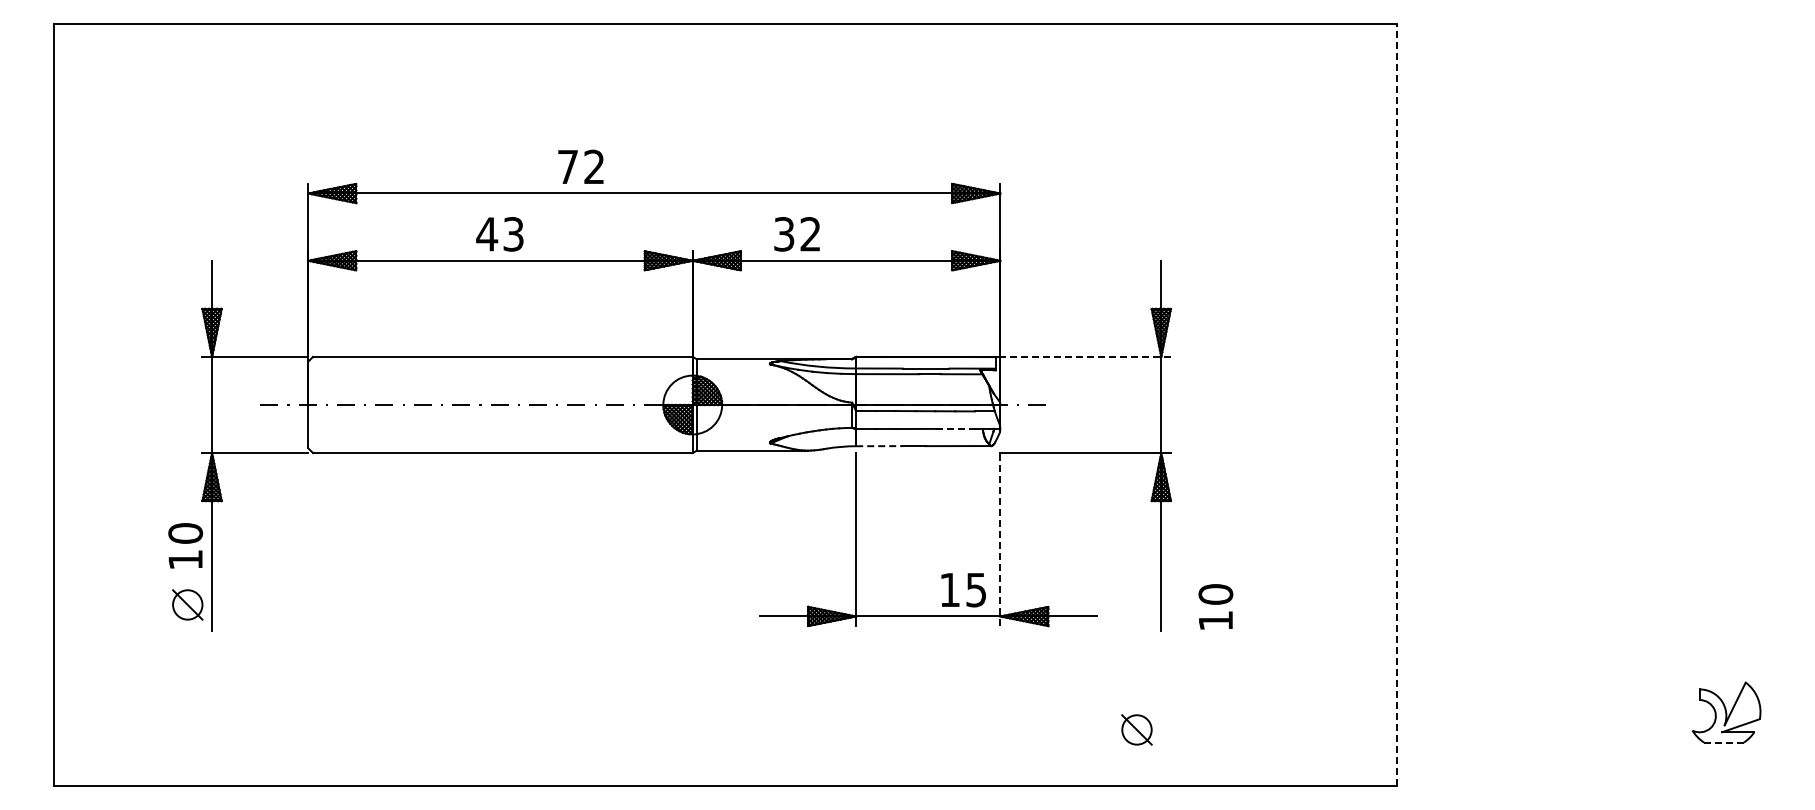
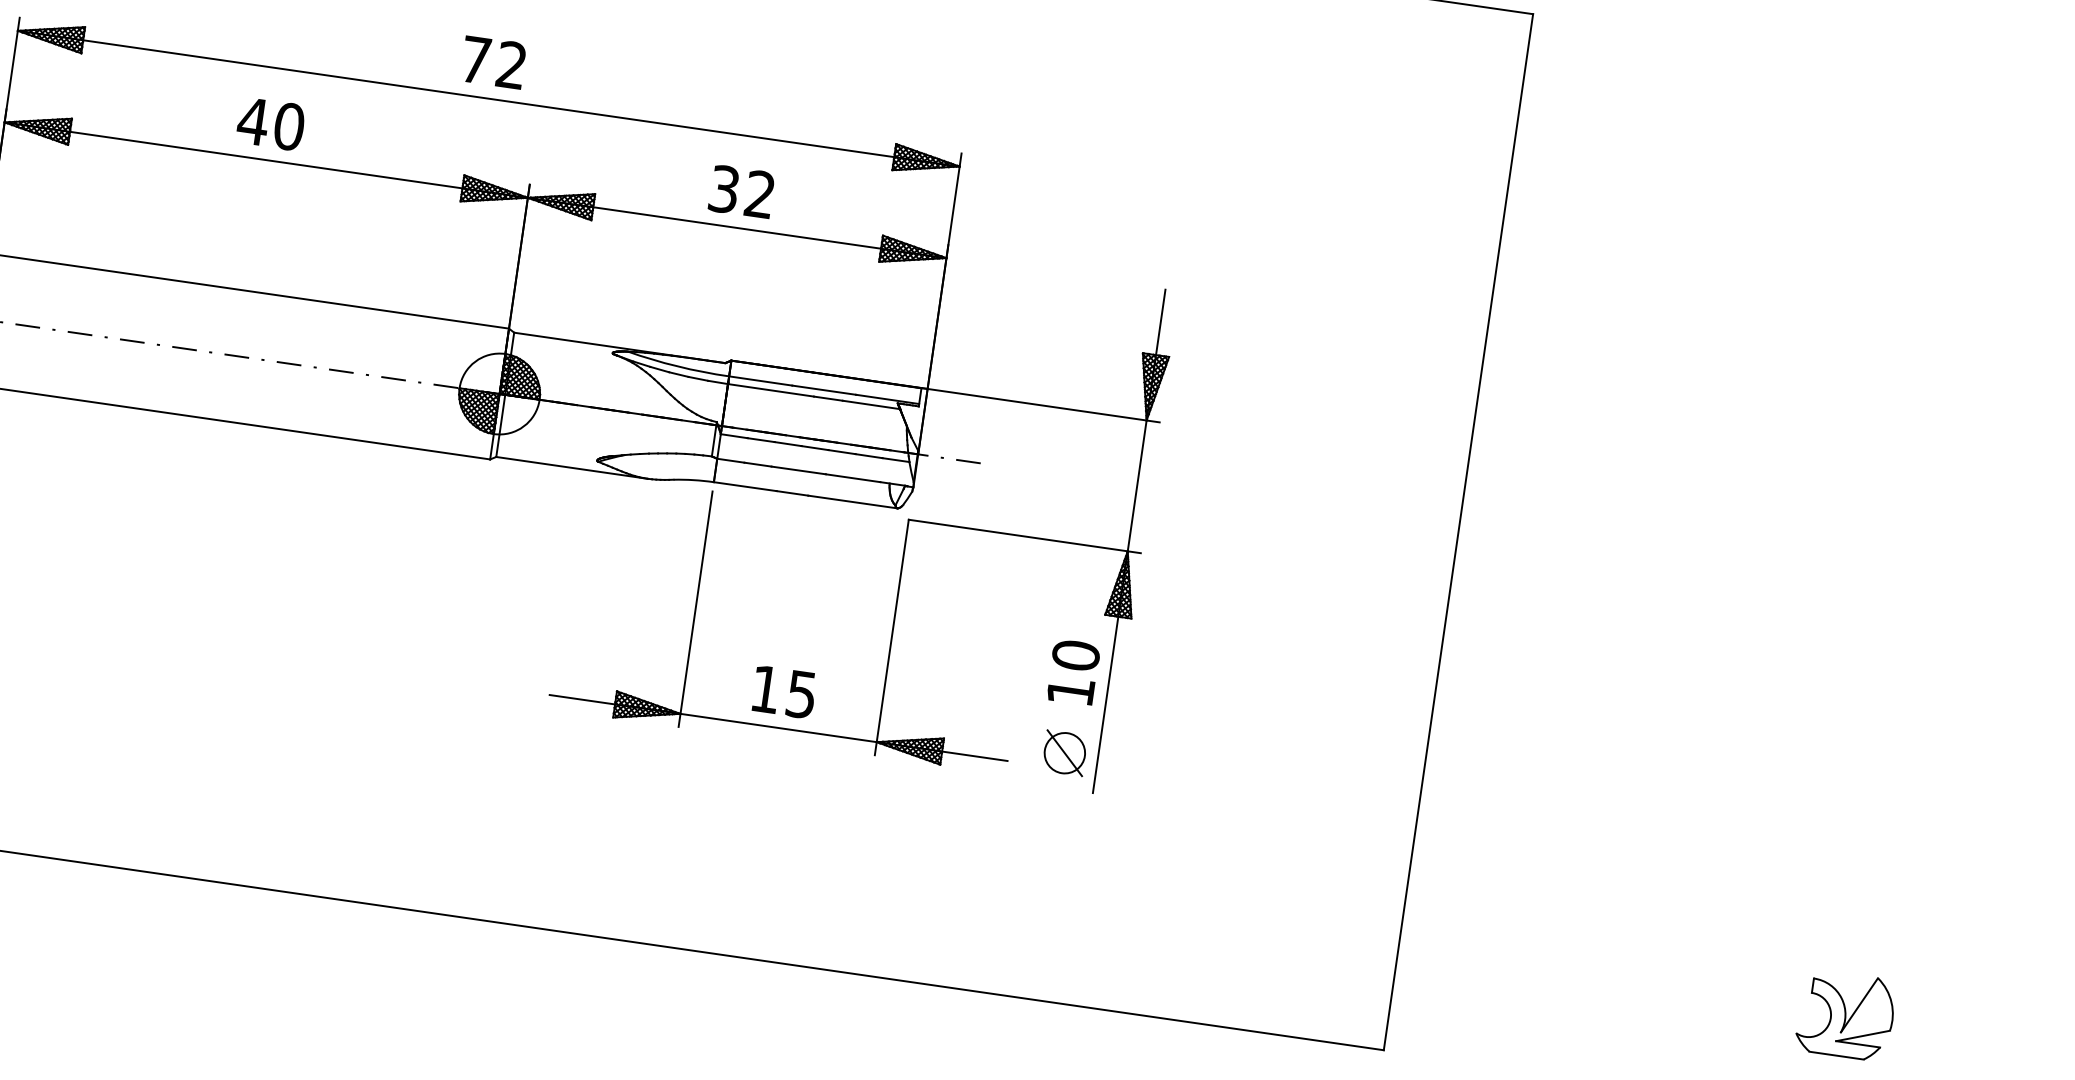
text: (580, 166) -> (492, 61), moved
text: (513, 234) -> (289, 126), 43 -> 40
text: (796, 234) -> (740, 191), moved
line: (1085, 356) -> (1043, 405), dashed -> solid
line: (1397, 405) -> (1458, 532), dashed -> solid
line: (955, 428) -> (852, 477), dashed -> solid
line: (879, 446) -> (745, 487), dashed -> solid
line: (1000, 539) -> (891, 637), dashed -> solid
text: (963, 590) -> (784, 692), moved
text: (1215, 606) -> (1073, 671), moved
part: (1136, 729) -> (1064, 752), moved
line: (1723, 742) -> (1835, 1055), dashed -> solid

